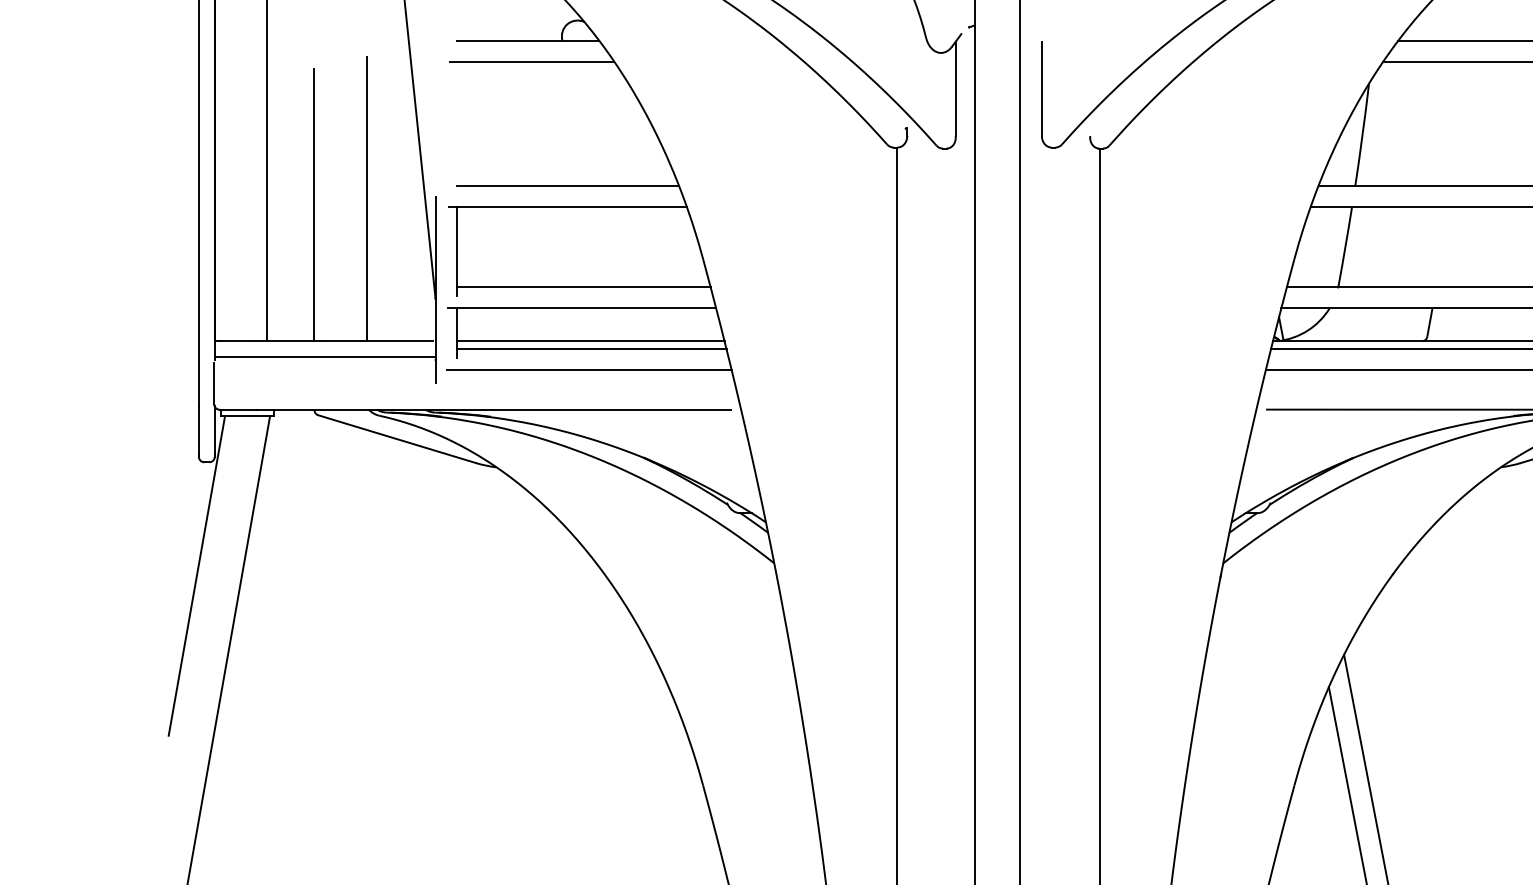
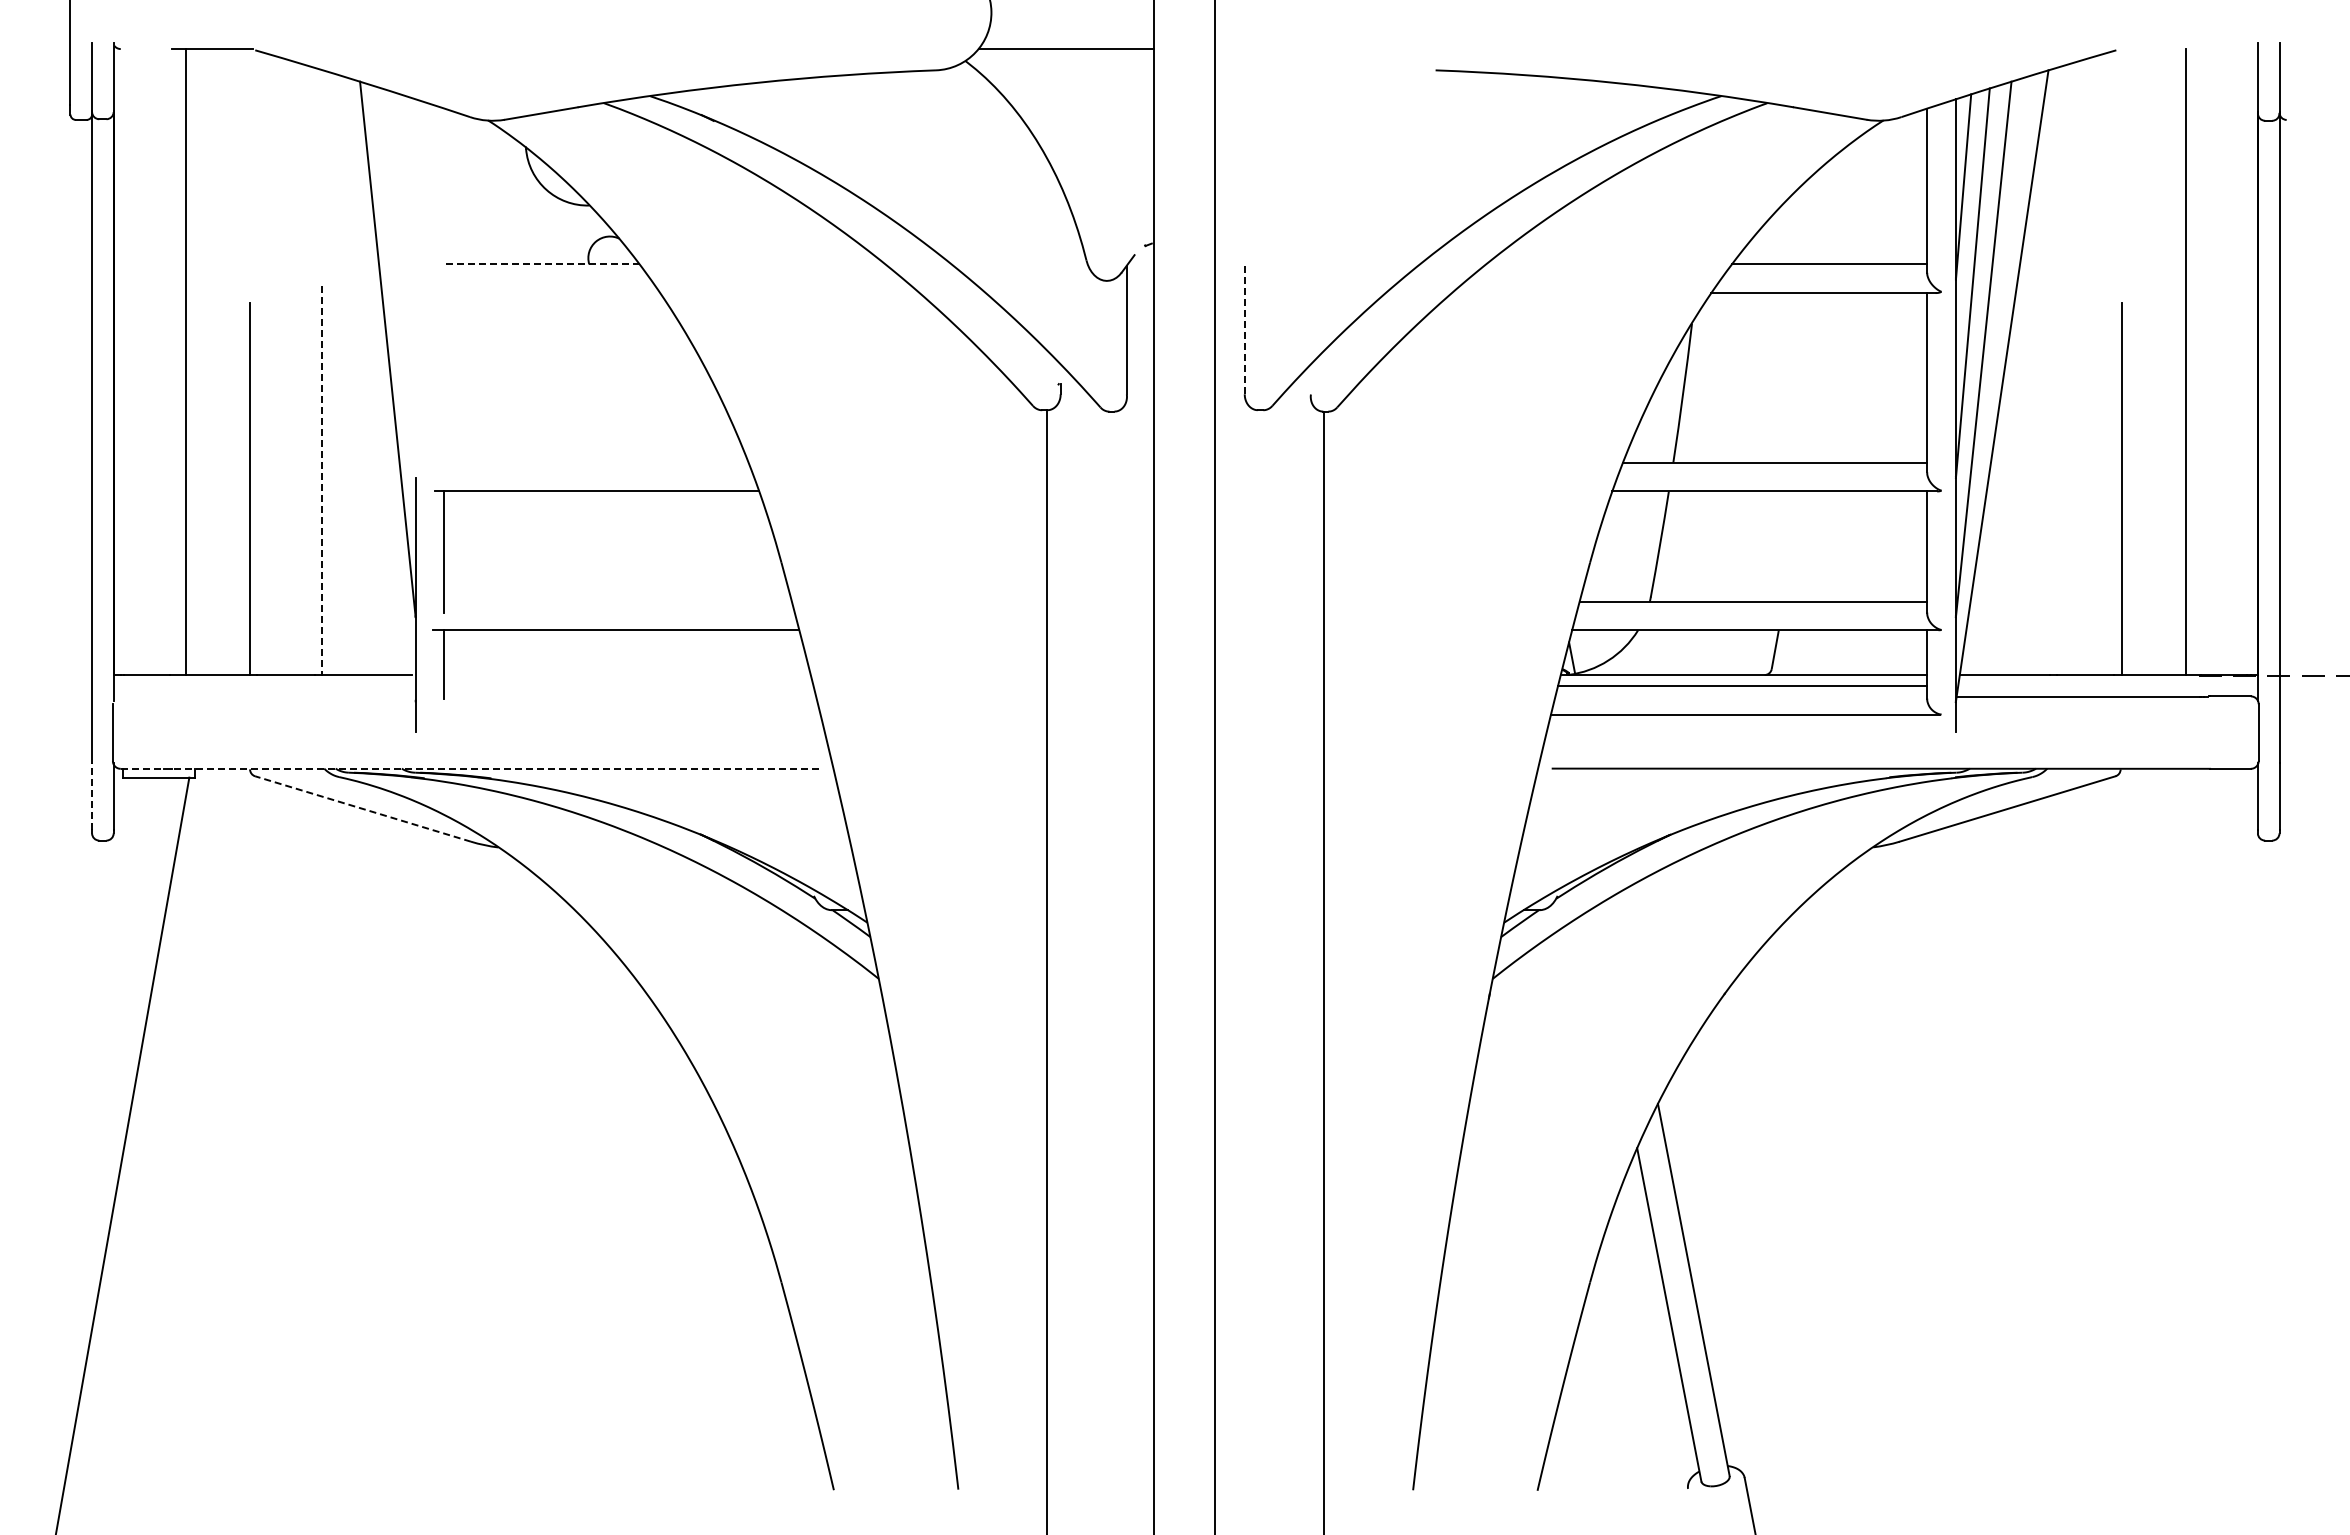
line: (528, 40) -> (542, 264), solid -> dashed
line: (531, 62) -> (547, 293), removed
line: (1041, 89) -> (1244, 330), solid -> dashed
line: (567, 185) -> (596, 462), removed
line: (367, 199) -> (322, 481), solid -> dashed
line: (583, 287) -> (617, 601), removed
line: (590, 341) -> (627, 675), removed
line: (591, 348) -> (628, 685), removed
line: (324, 356) -> (263, 696), removed
line: (589, 370) -> (625, 714), removed
line: (234, 409) -> (140, 768), solid -> dashed
line: (493, 409) -> (495, 768), solid -> dashed
line: (199, 430) -> (92, 796), solid -> dashed
line: (397, 438) -> (363, 808), solid -> dashed
line: (196, 575) -> (88, 995), removed

